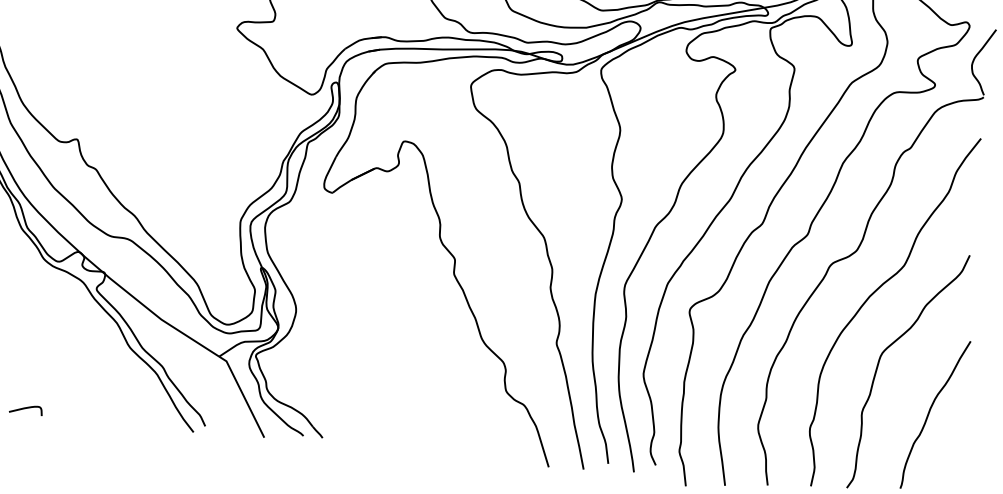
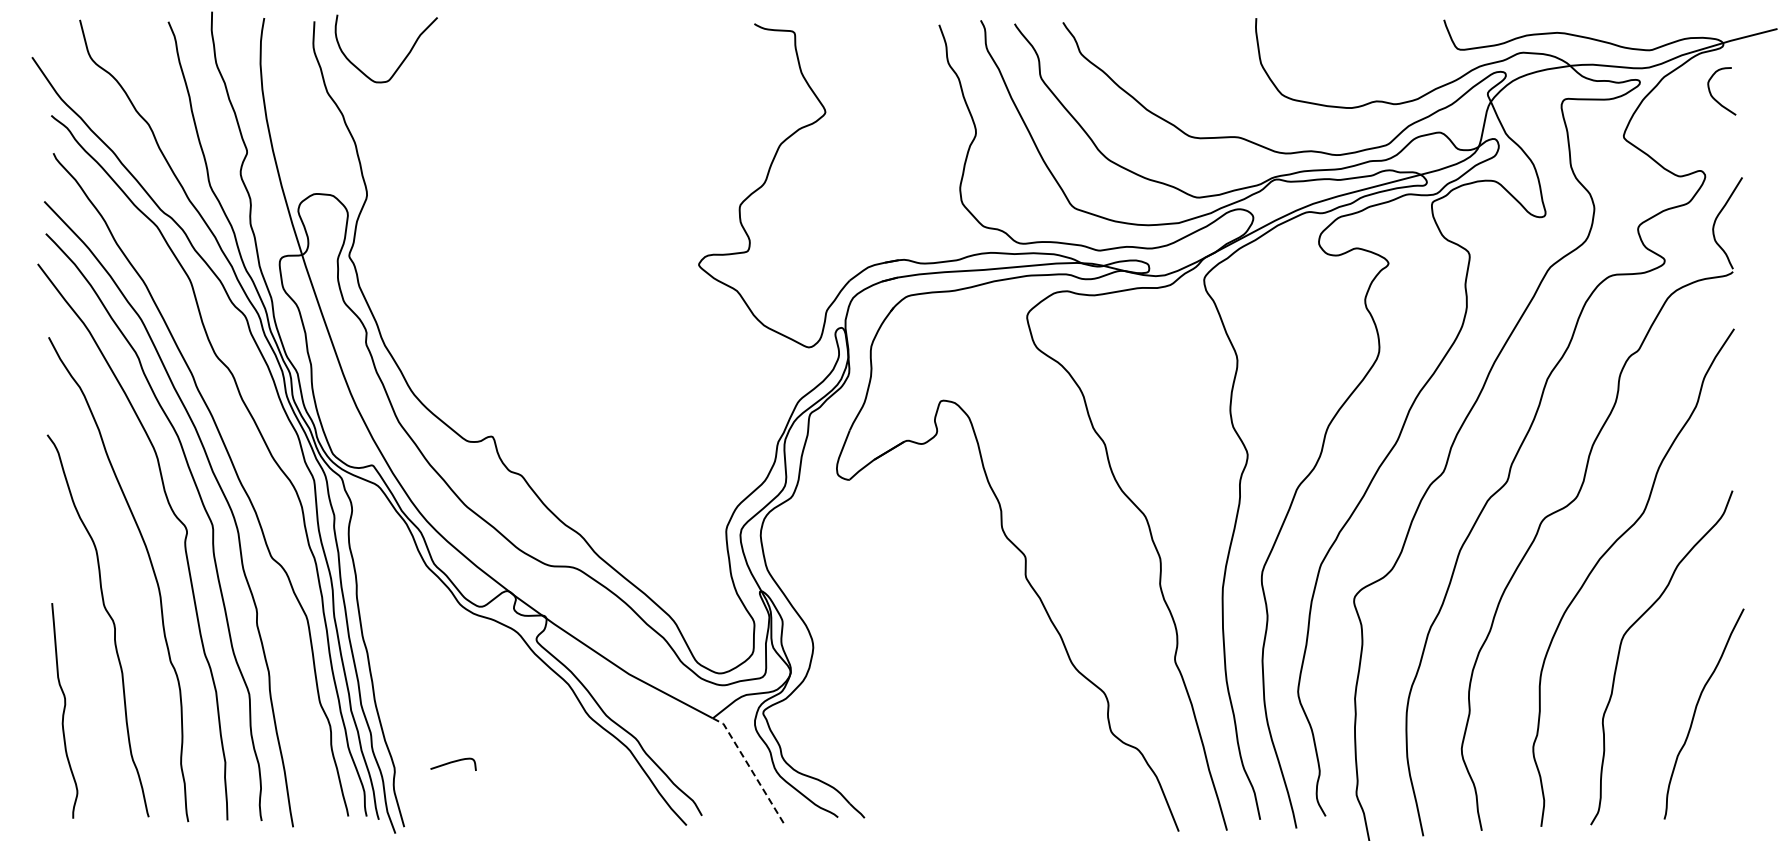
line: (243, 395) -> (750, 769), solid -> dashed
curve: (26, 408) -> (453, 762), moved

